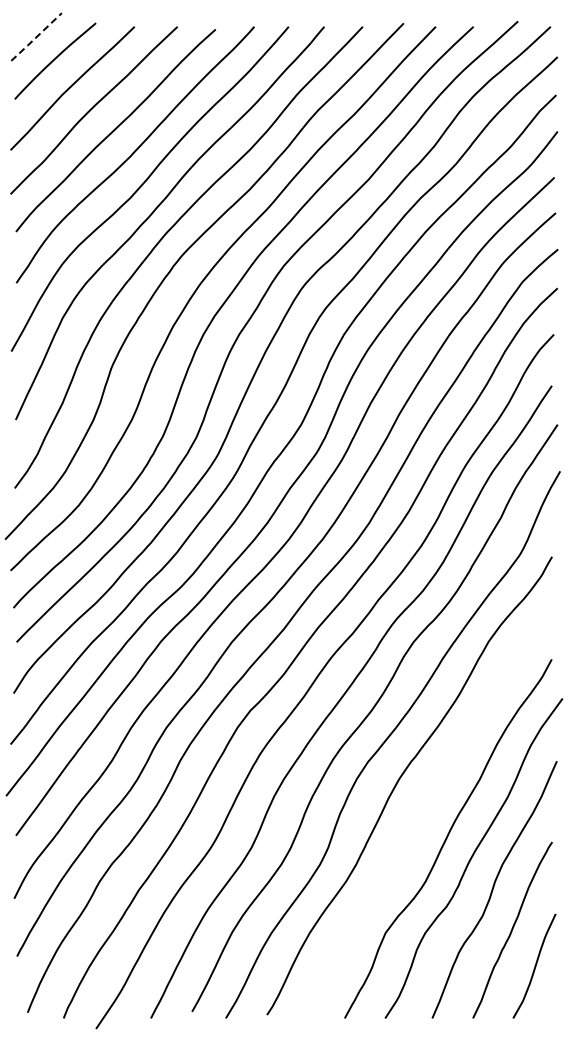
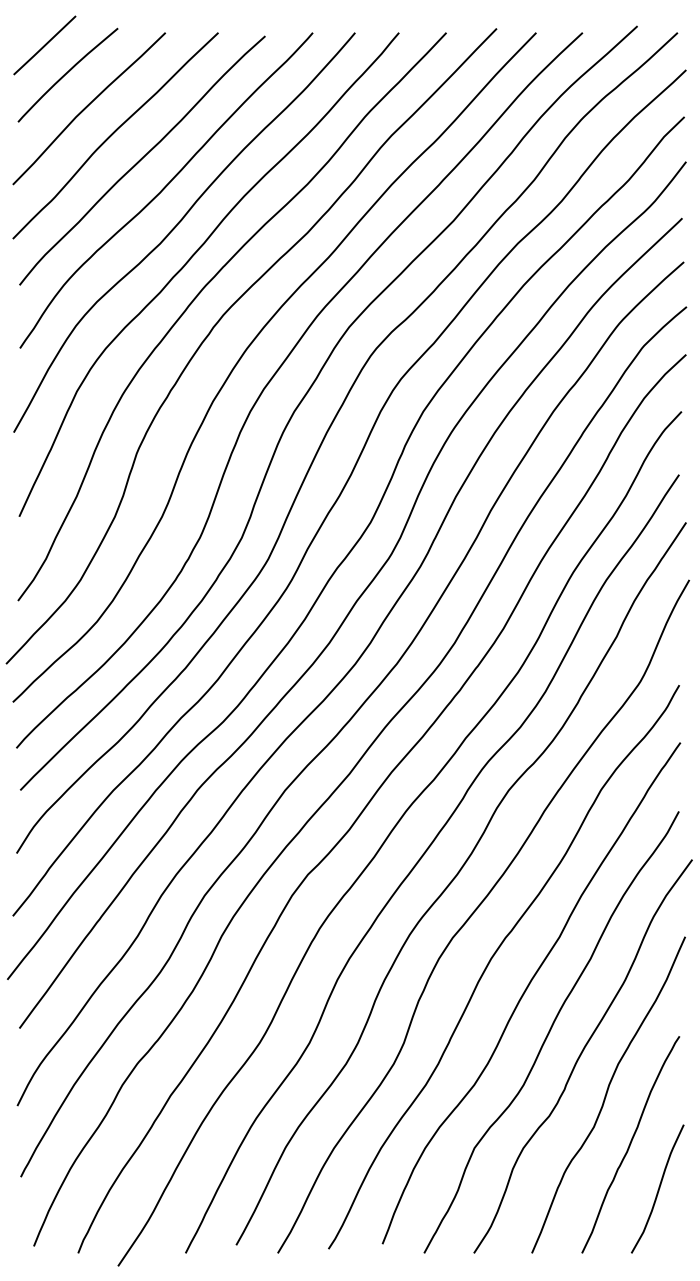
line: (36, 37) -> (44, 46), dashed -> solid
curve: (427, 806) -> (526, 992), added

